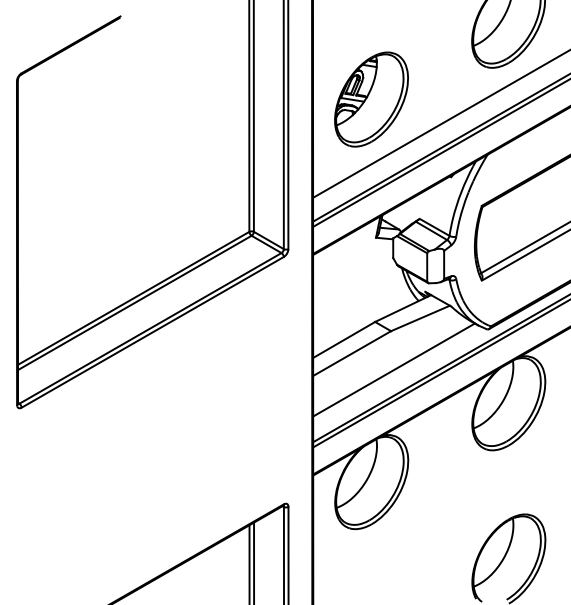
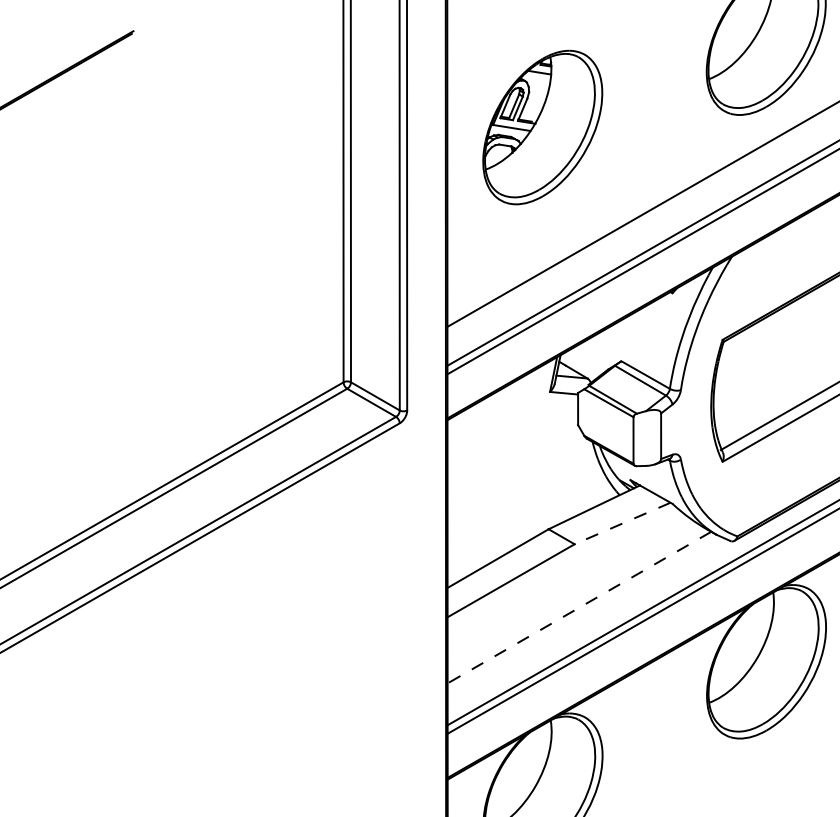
part: (371, 99) -> (542, 127), moved
line: (420, 318) -> (622, 523), solid -> dashed
line: (393, 370) -> (578, 608), solid -> dashed

